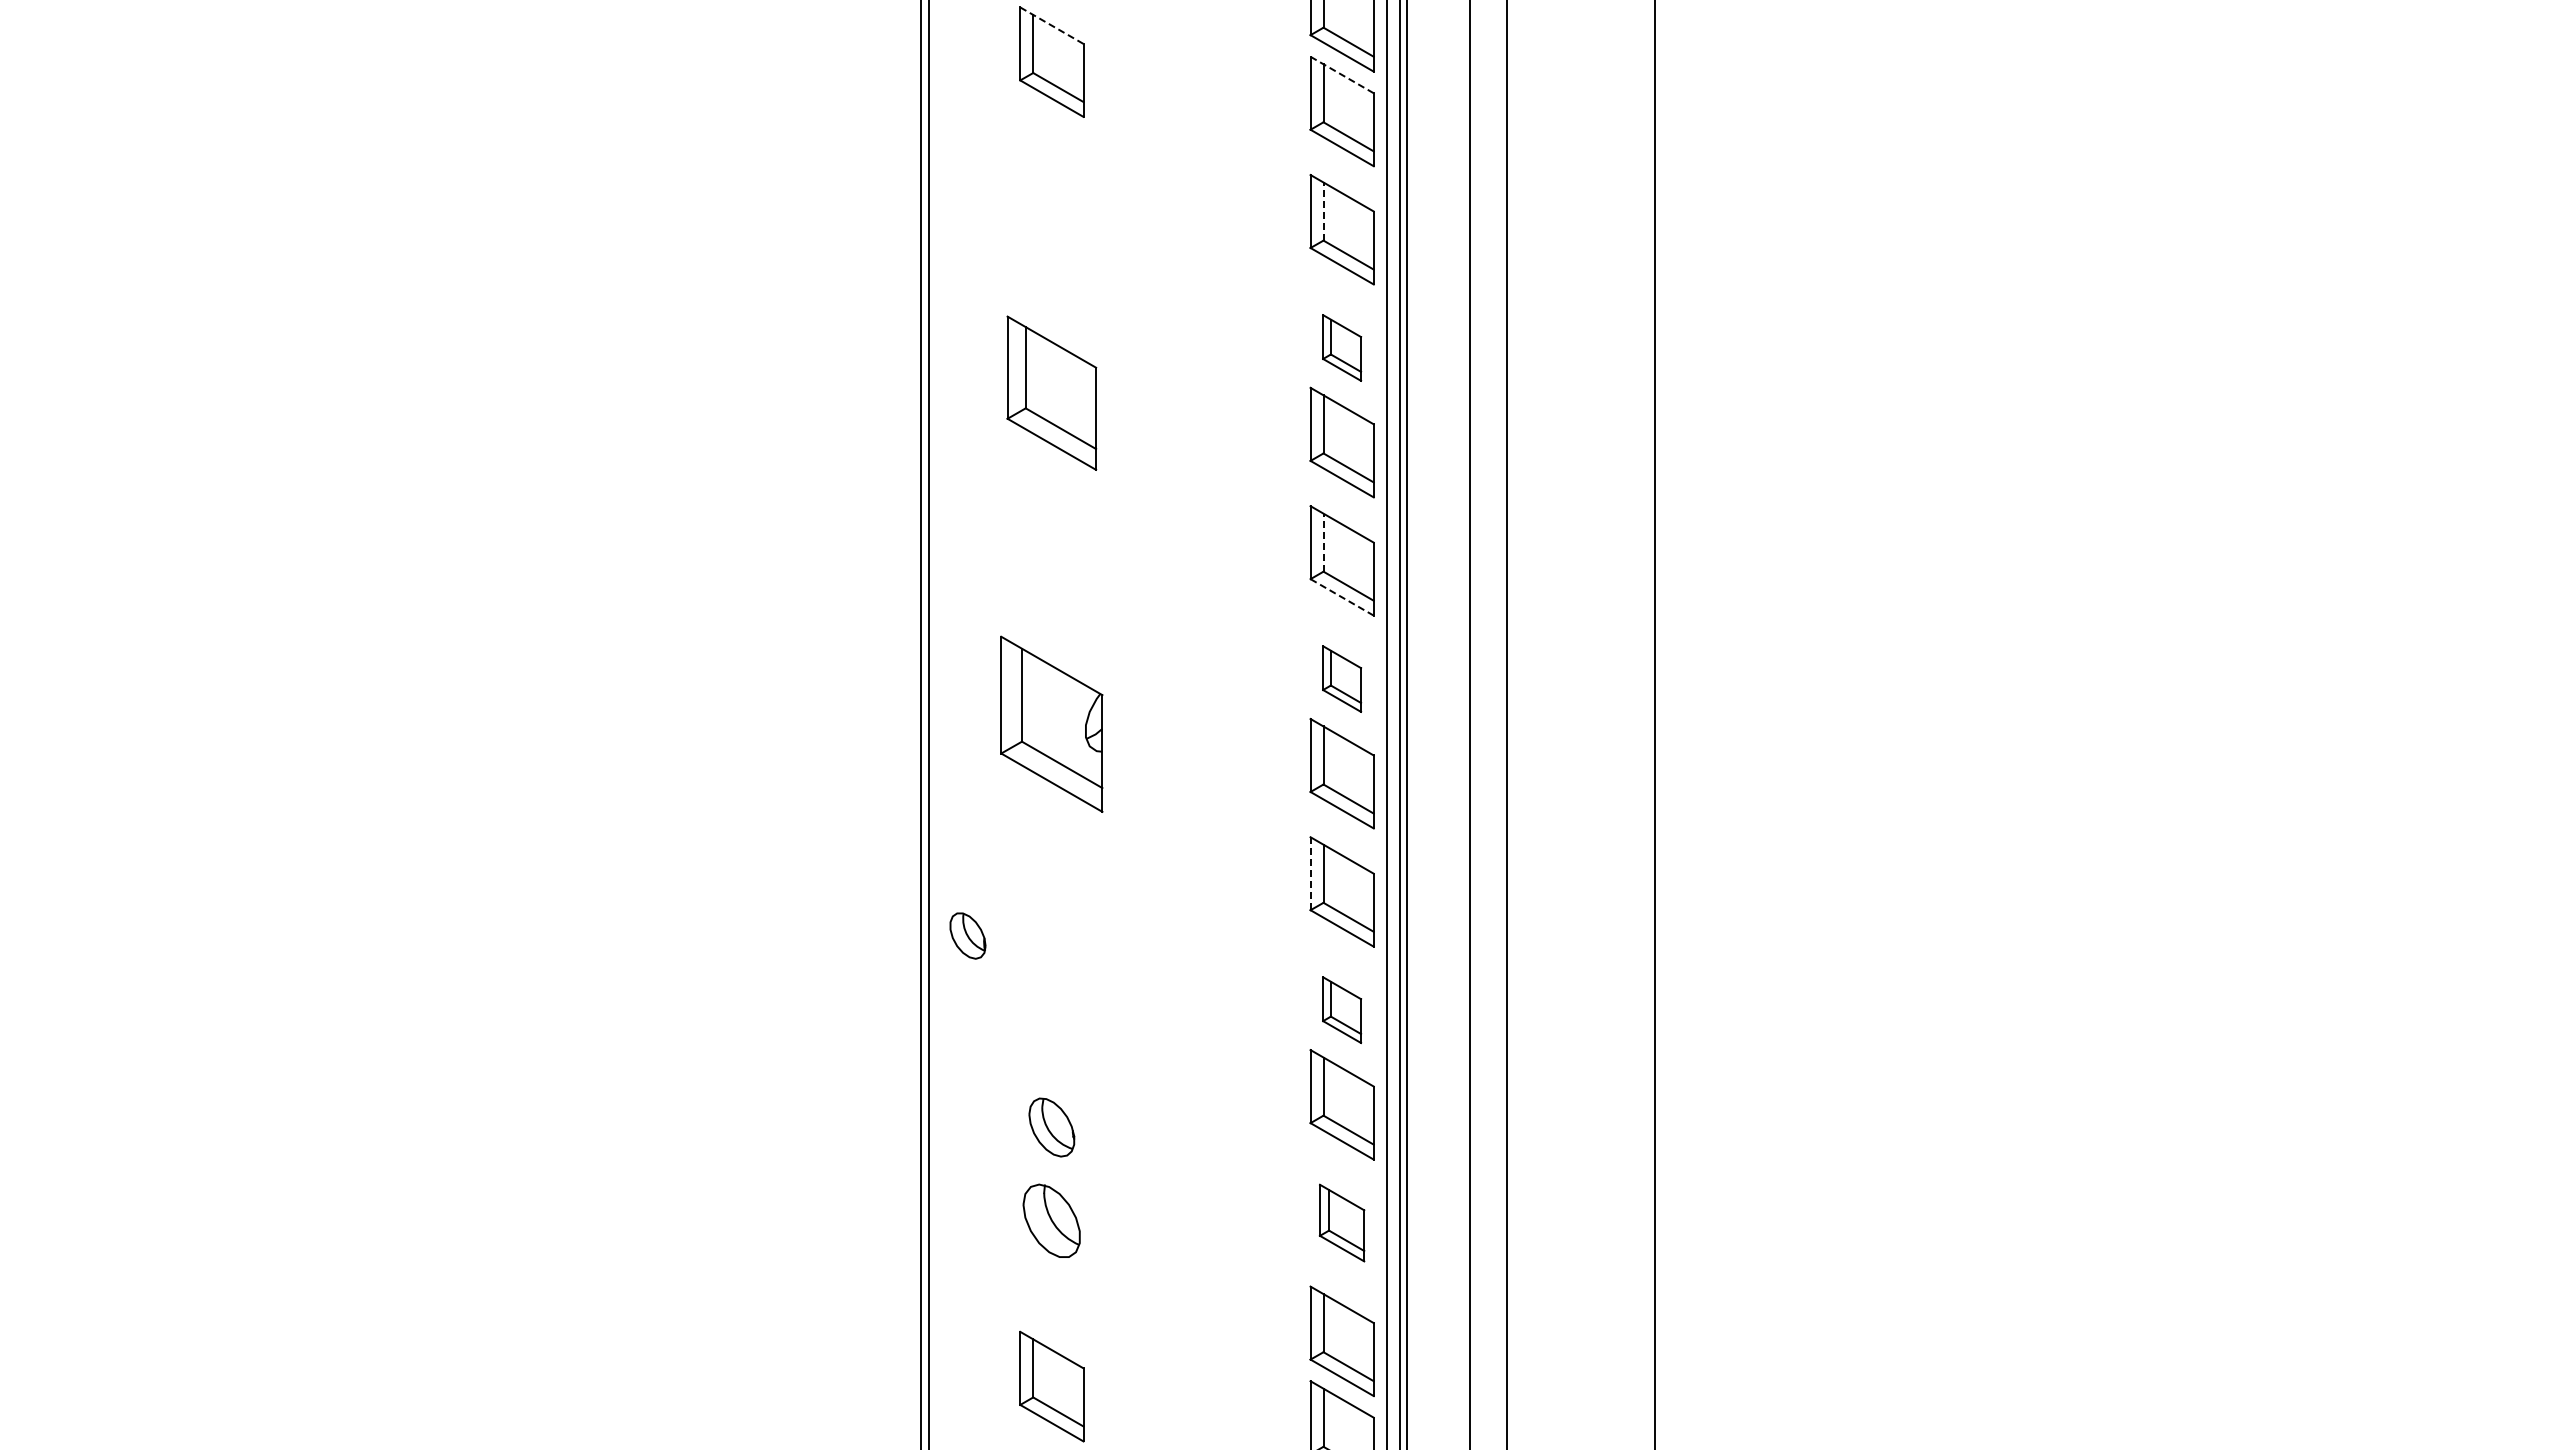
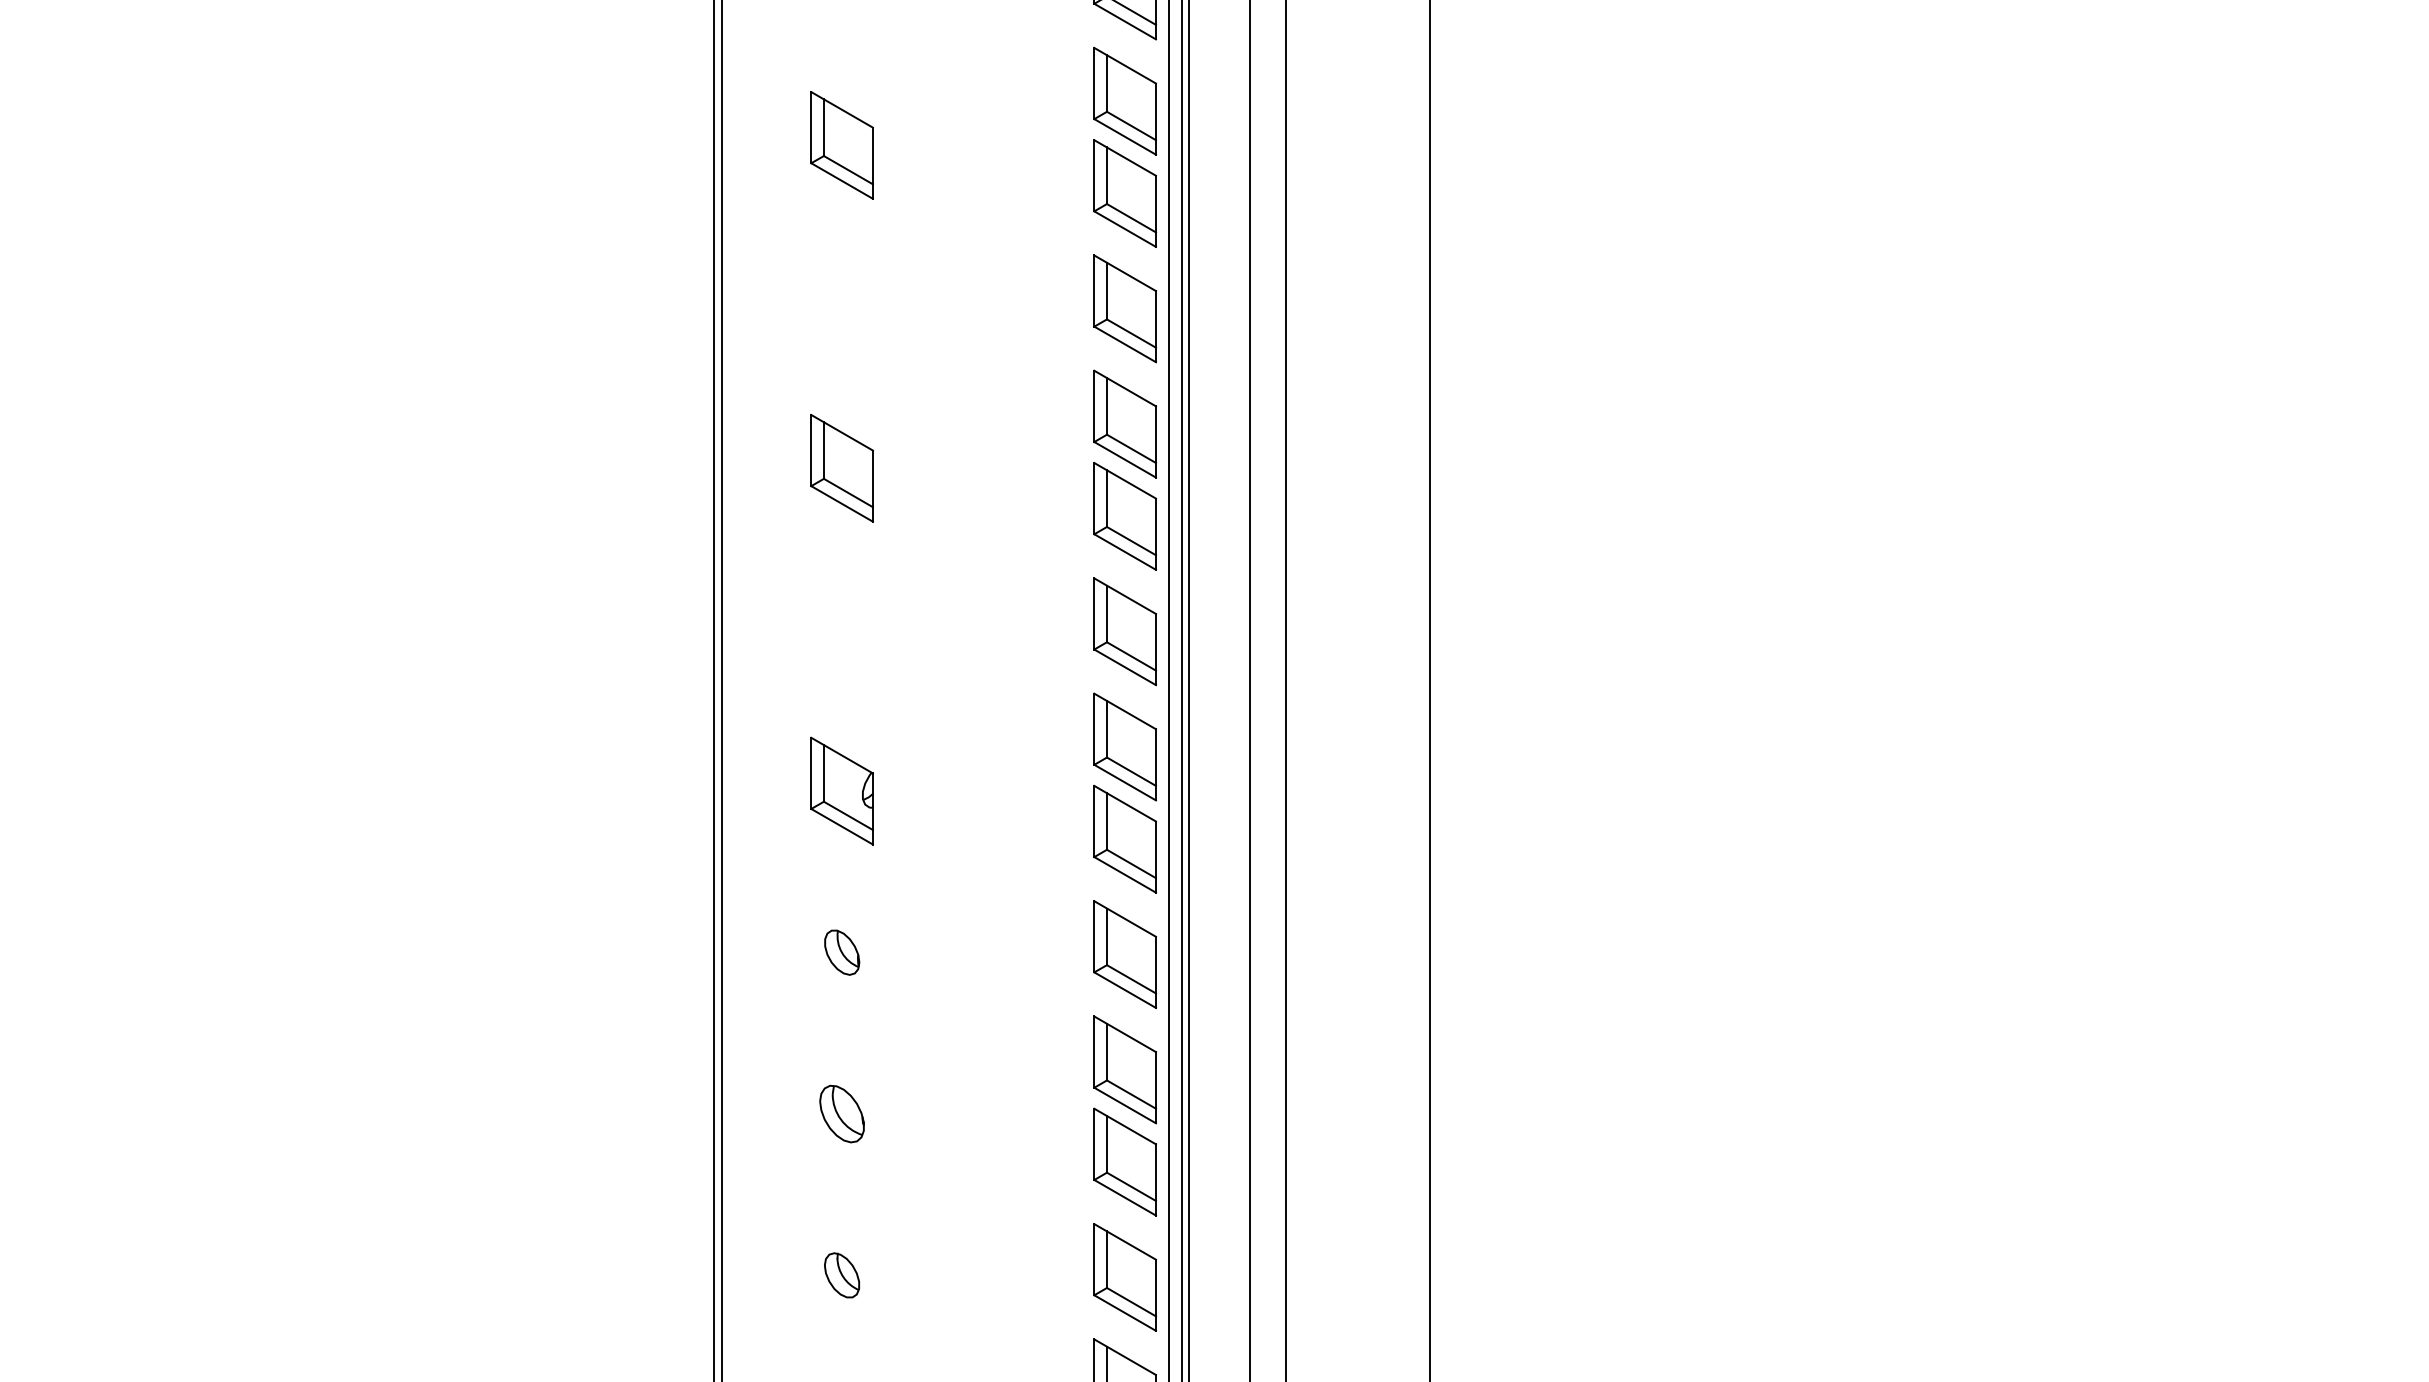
line: (1052, 25) -> (842, 109), dashed -> solid
line: (1342, 75) -> (1125, 158), dashed -> solid
line: (1323, 211) -> (1106, 291), dashed -> solid
part: (1341, 347) -> (1124, 423), size x1.67
part: (1051, 393) -> (841, 468), size x0.71
line: (1323, 542) -> (1106, 613), dashed -> solid
line: (1341, 597) -> (1124, 667), dashed -> solid
part: (1341, 678) -> (1124, 746), size x1.67
part: (1051, 724) -> (841, 791), size x0.62
line: (1310, 873) -> (1094, 936), dashed -> solid
part: (967, 935) -> (841, 952), moved
part: (1341, 1009) -> (1124, 1069), size x1.67
part: (1051, 1127) -> (841, 1114), moved
part: (1051, 1220) -> (841, 1274), size x0.62
part: (1341, 1222) -> (1124, 1276), size x1.43

